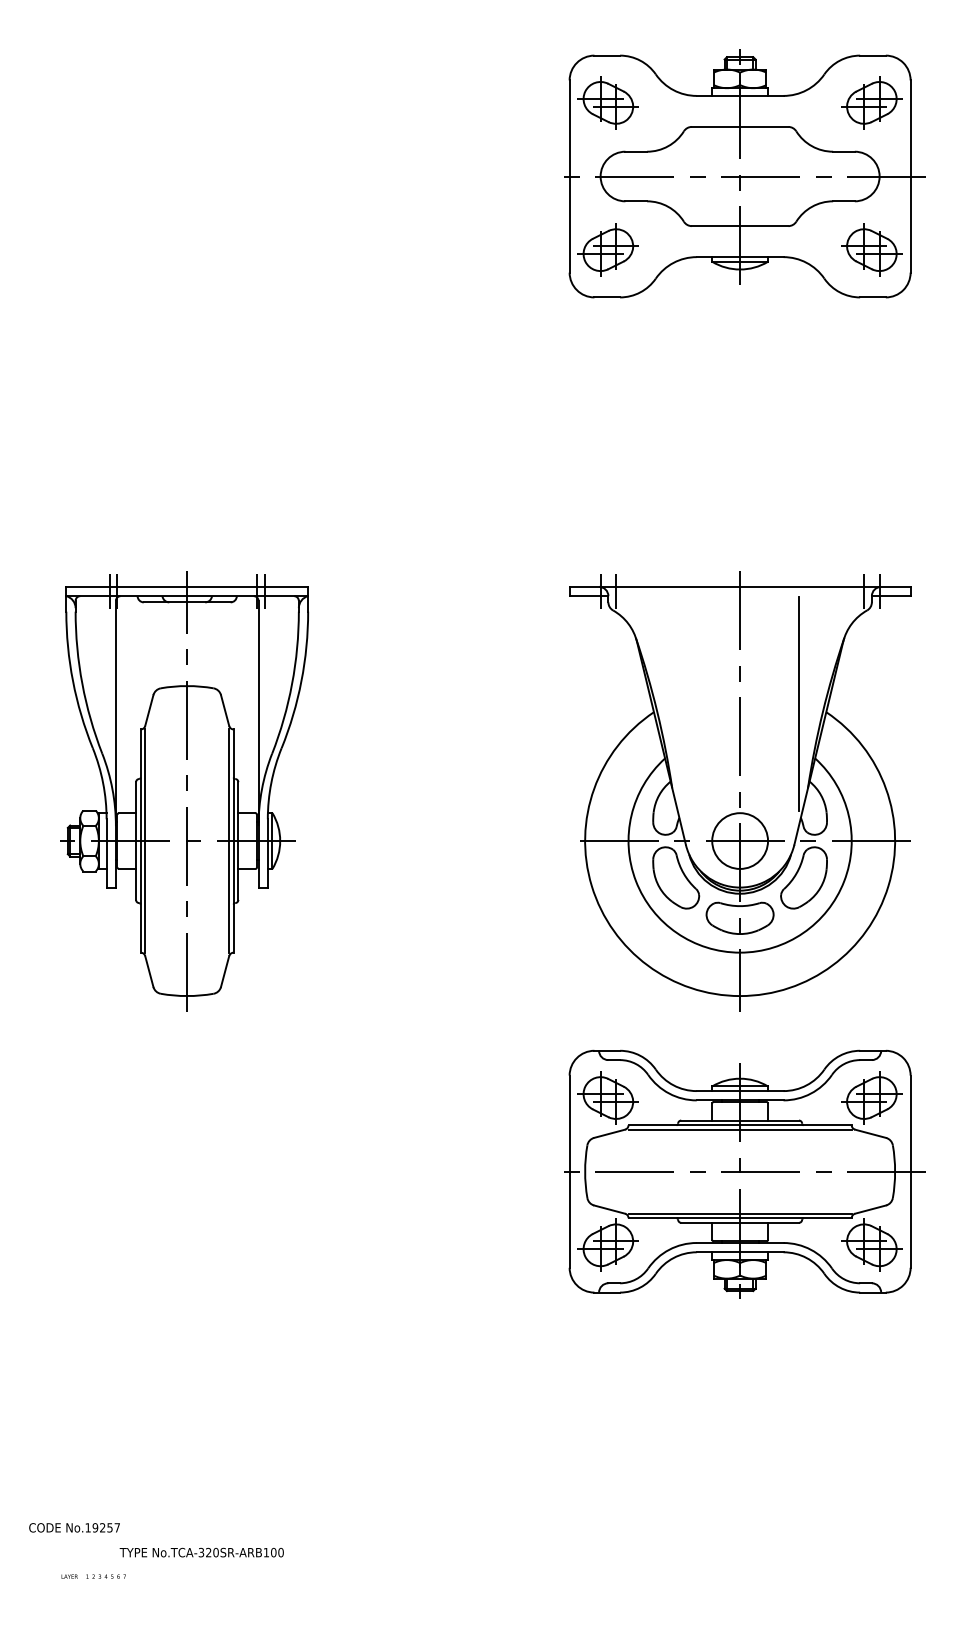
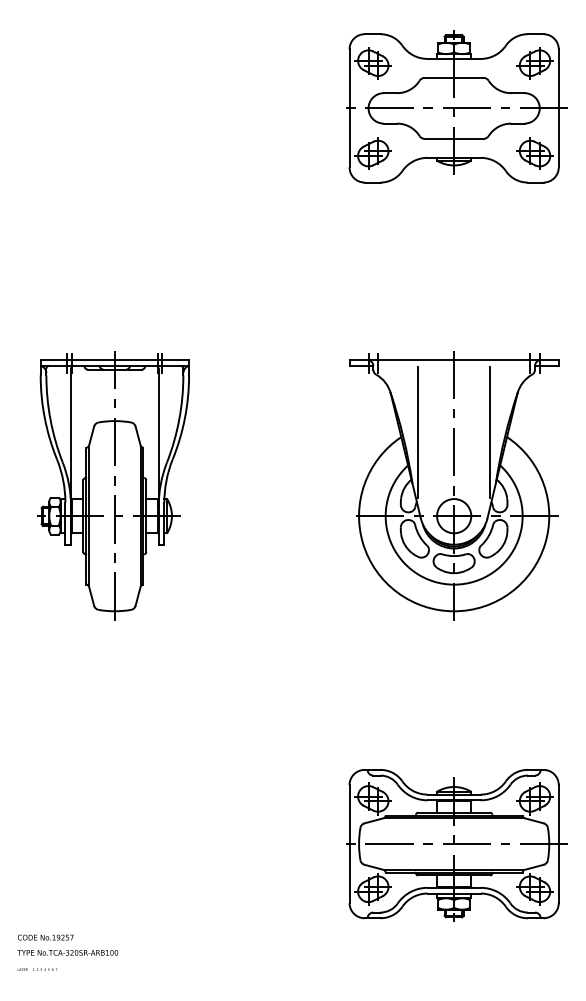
line: (682, 703) -> (418, 431), added
part: (743, 1174) -> (456, 845), moved
text: (201, 1552) -> (67, 952), moved
text: (93, 1576) -> (37, 969), moved

